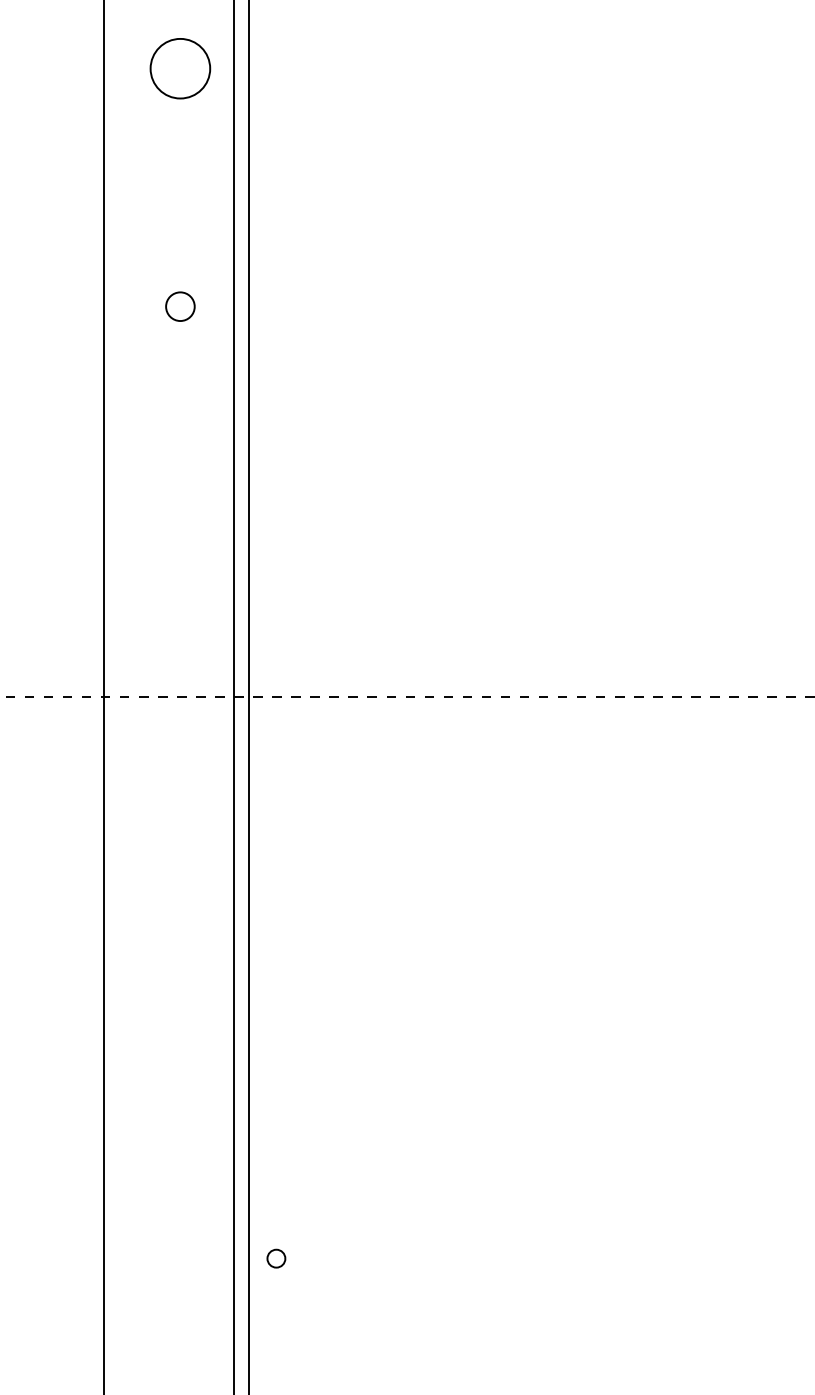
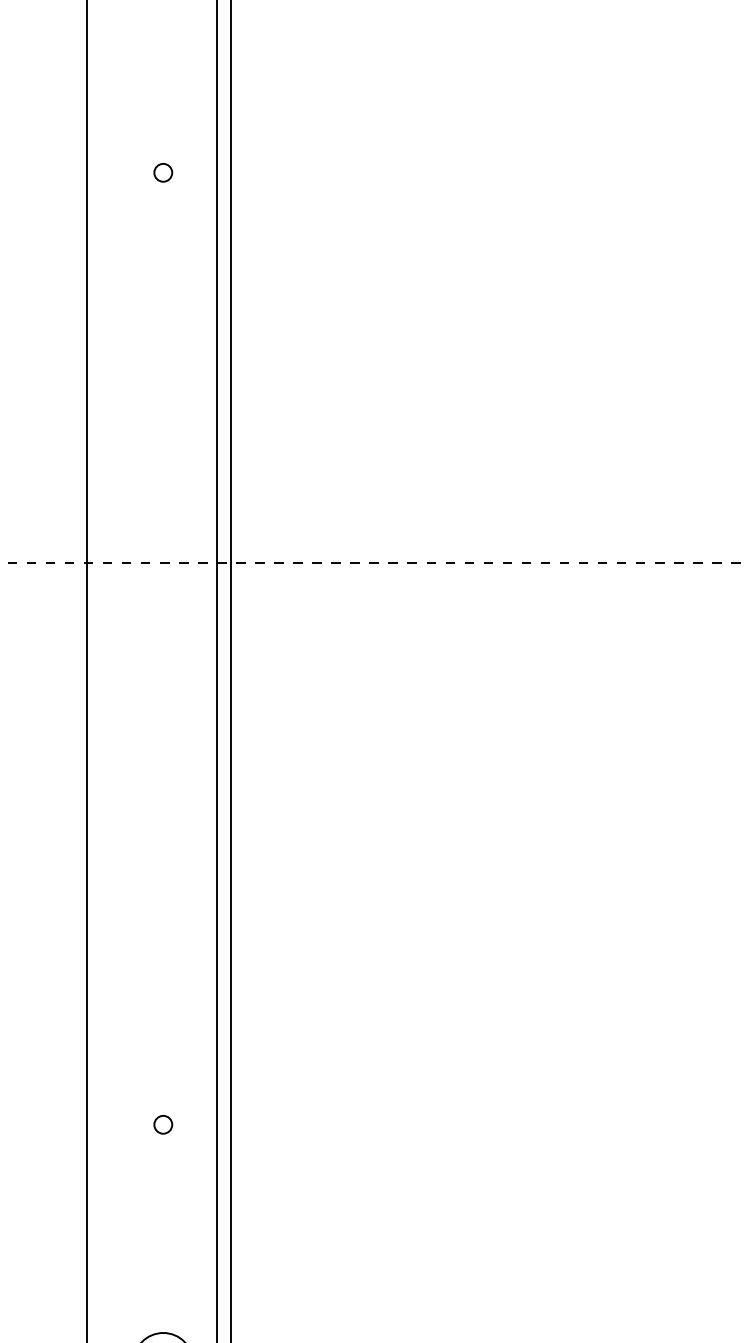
circle: (180, 306) -> (163, 172), size x0.62
circle: (276, 1258) -> (163, 1124), moved

